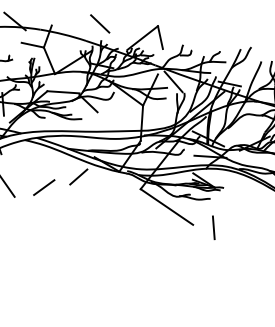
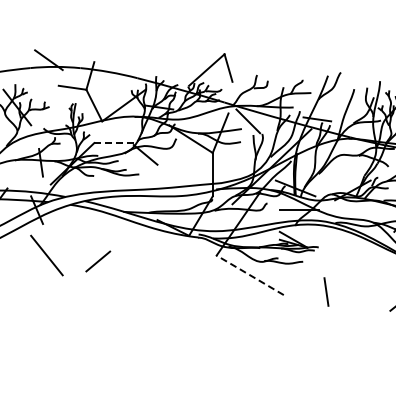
line: (100, 24) -> (153, 56), removed
line: (63, 92) -> (114, 143), solid -> dashed
line: (78, 176) -> (139, 245), removed
line: (167, 207) -> (250, 275), solid -> dashed
line: (213, 227) -> (326, 291), moved

